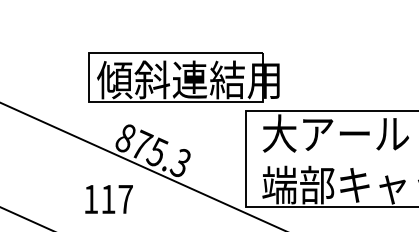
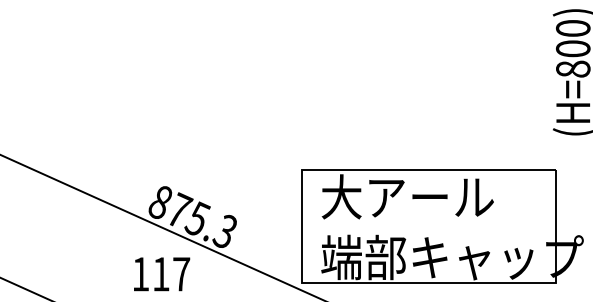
part: (183, 77) -> (228, 130), removed
text: (109, 199) -> (162, 274), moved

